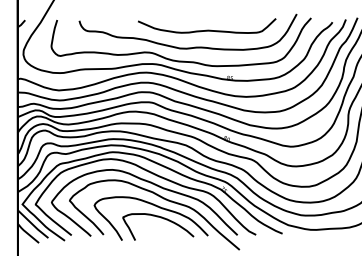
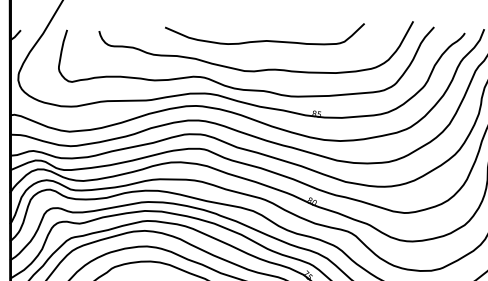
curve: (207, 29) -> (265, 39), moved

